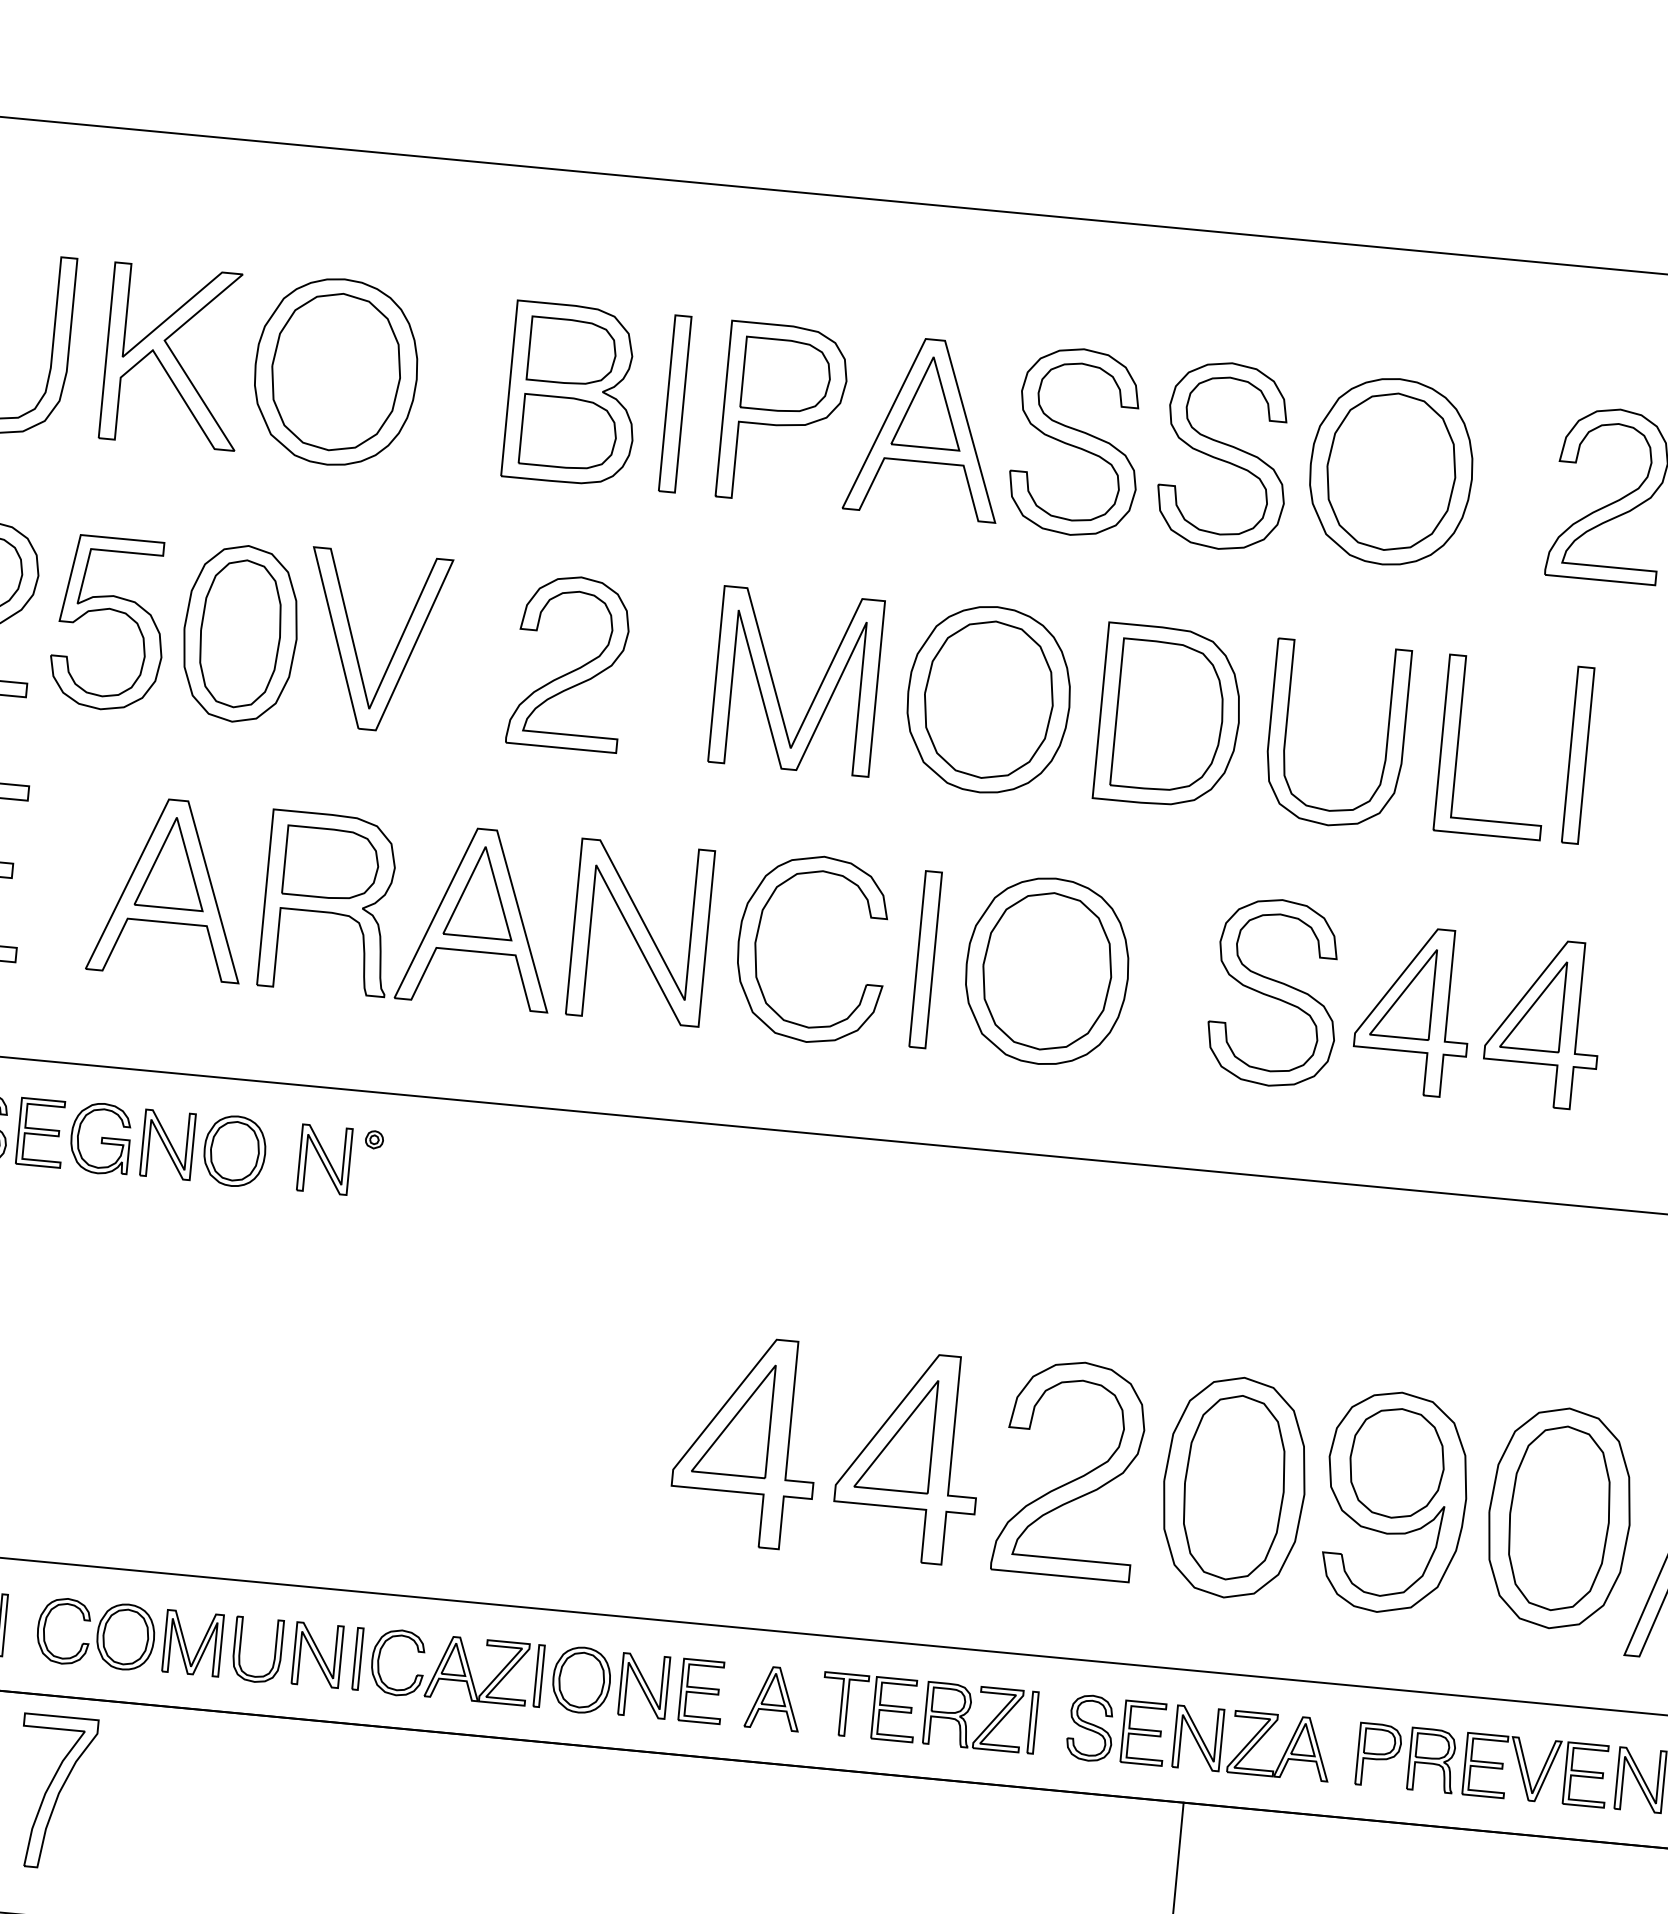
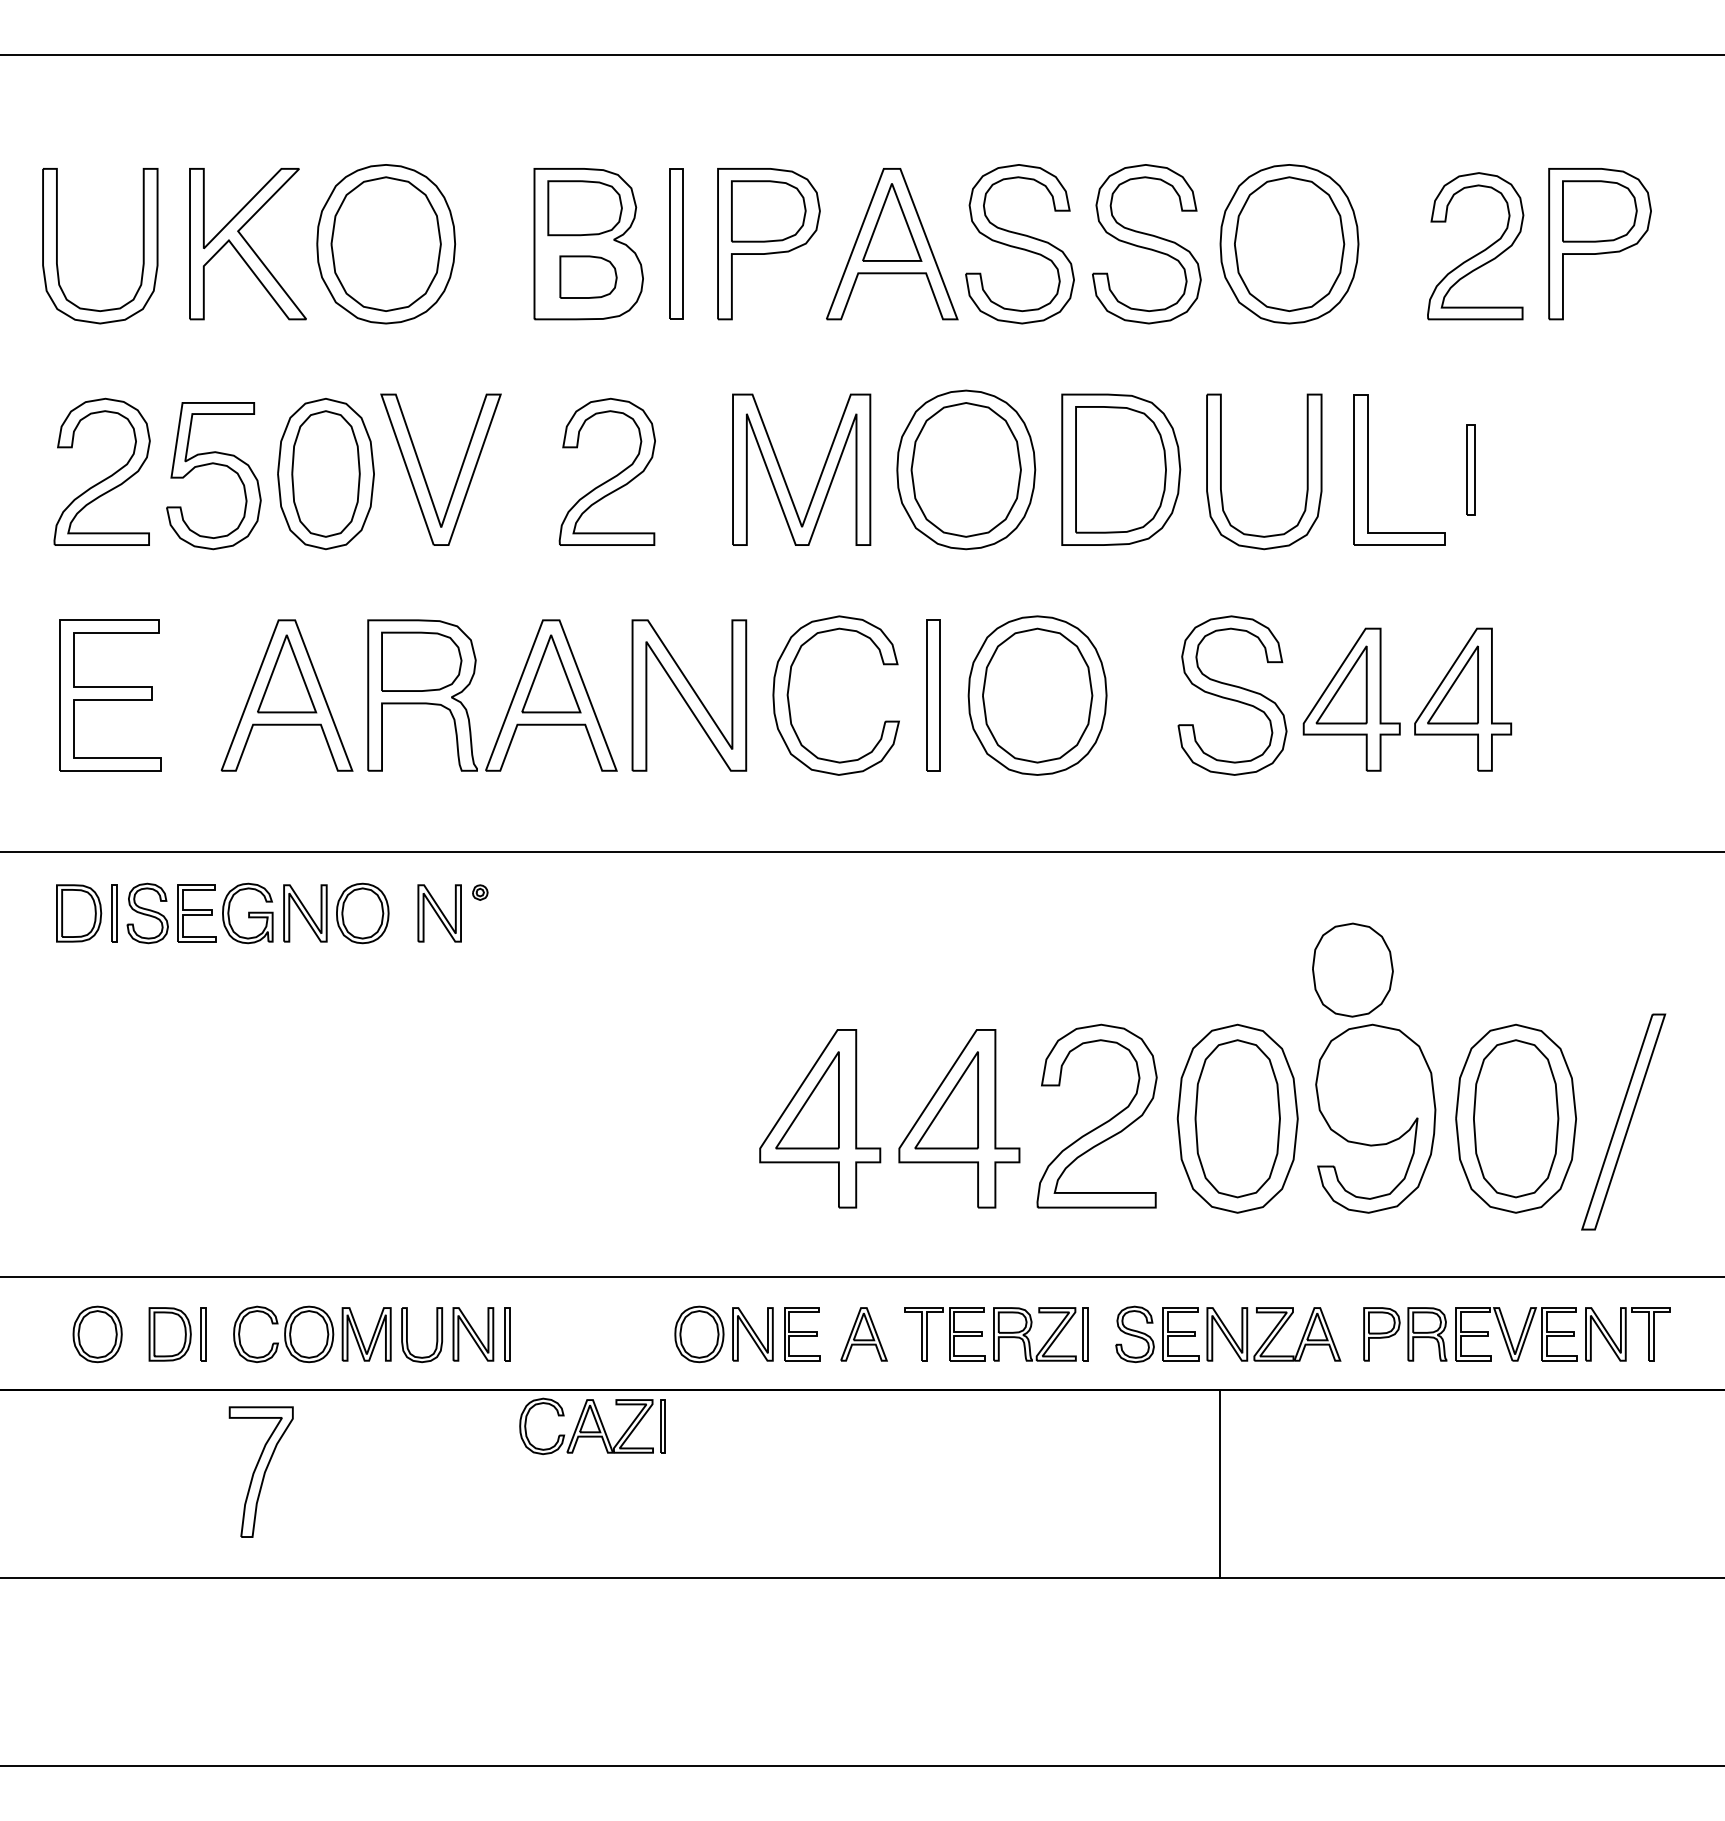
part: (568, 432) -> (588, 276), size x0.7
part: (1577, 754) -> (1470, 469), size x0.6
part: (1396, 1462) -> (1352, 969), moved
part: (456, 1668) -> (592, 1426), moved

